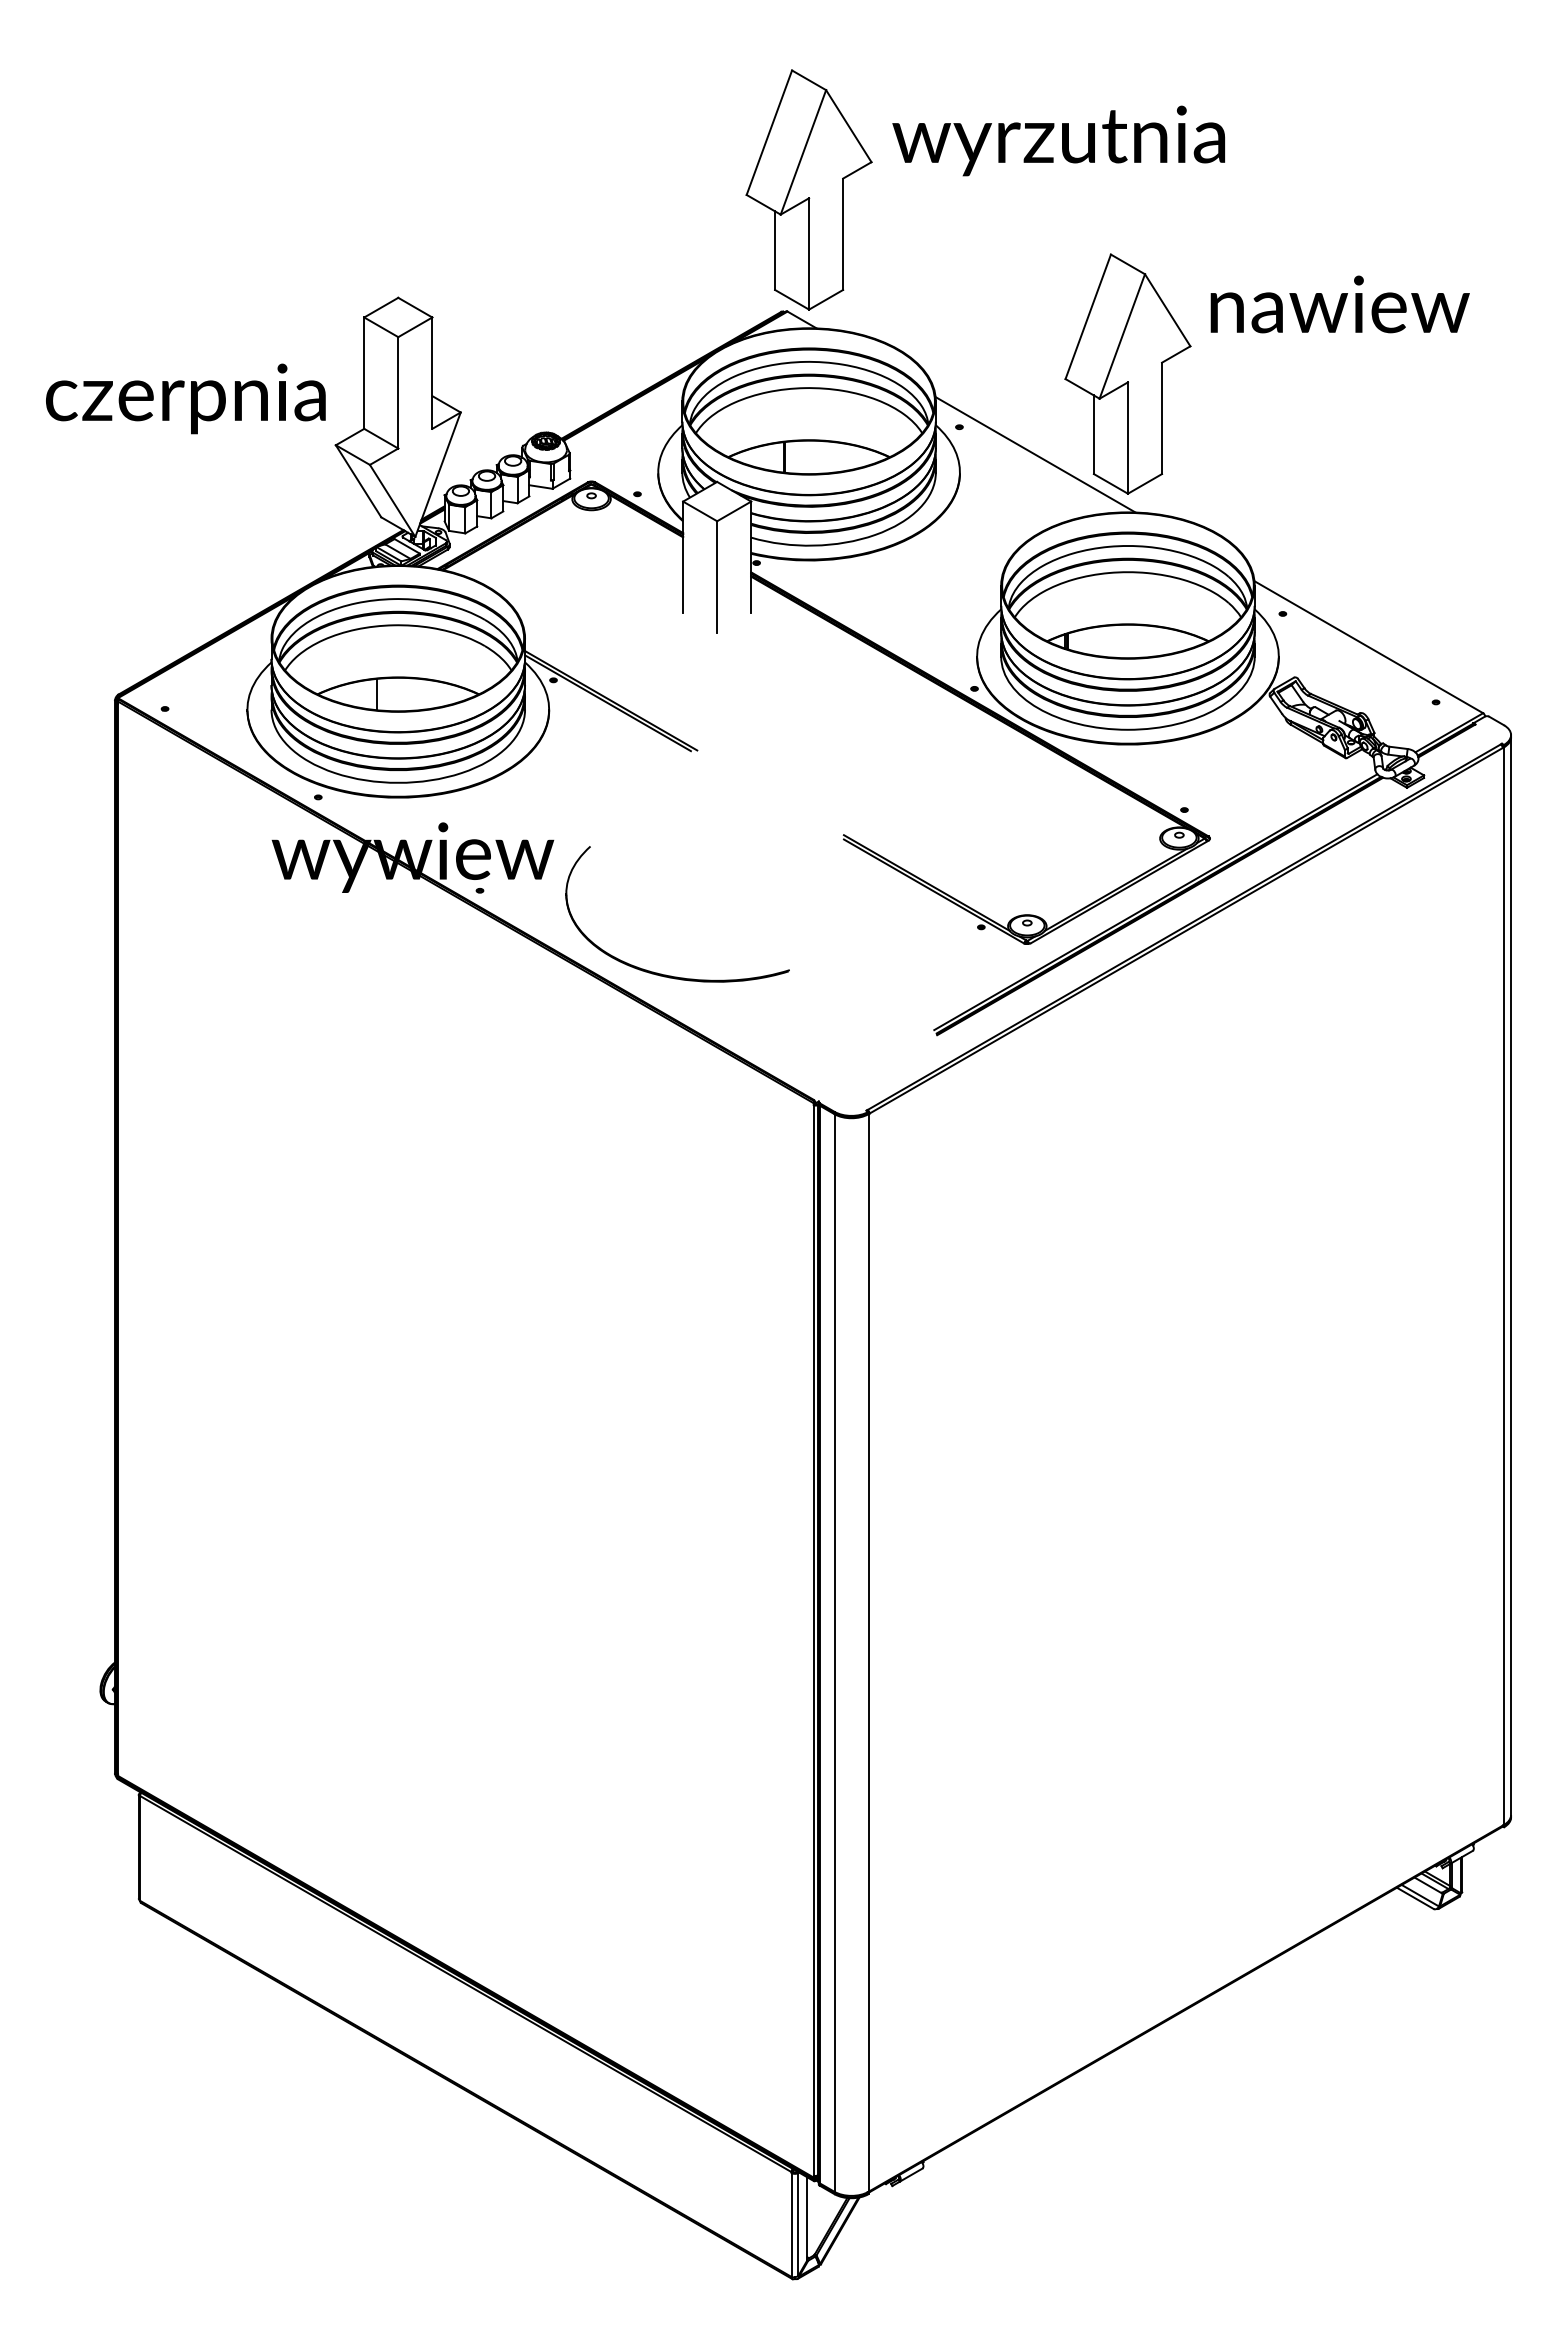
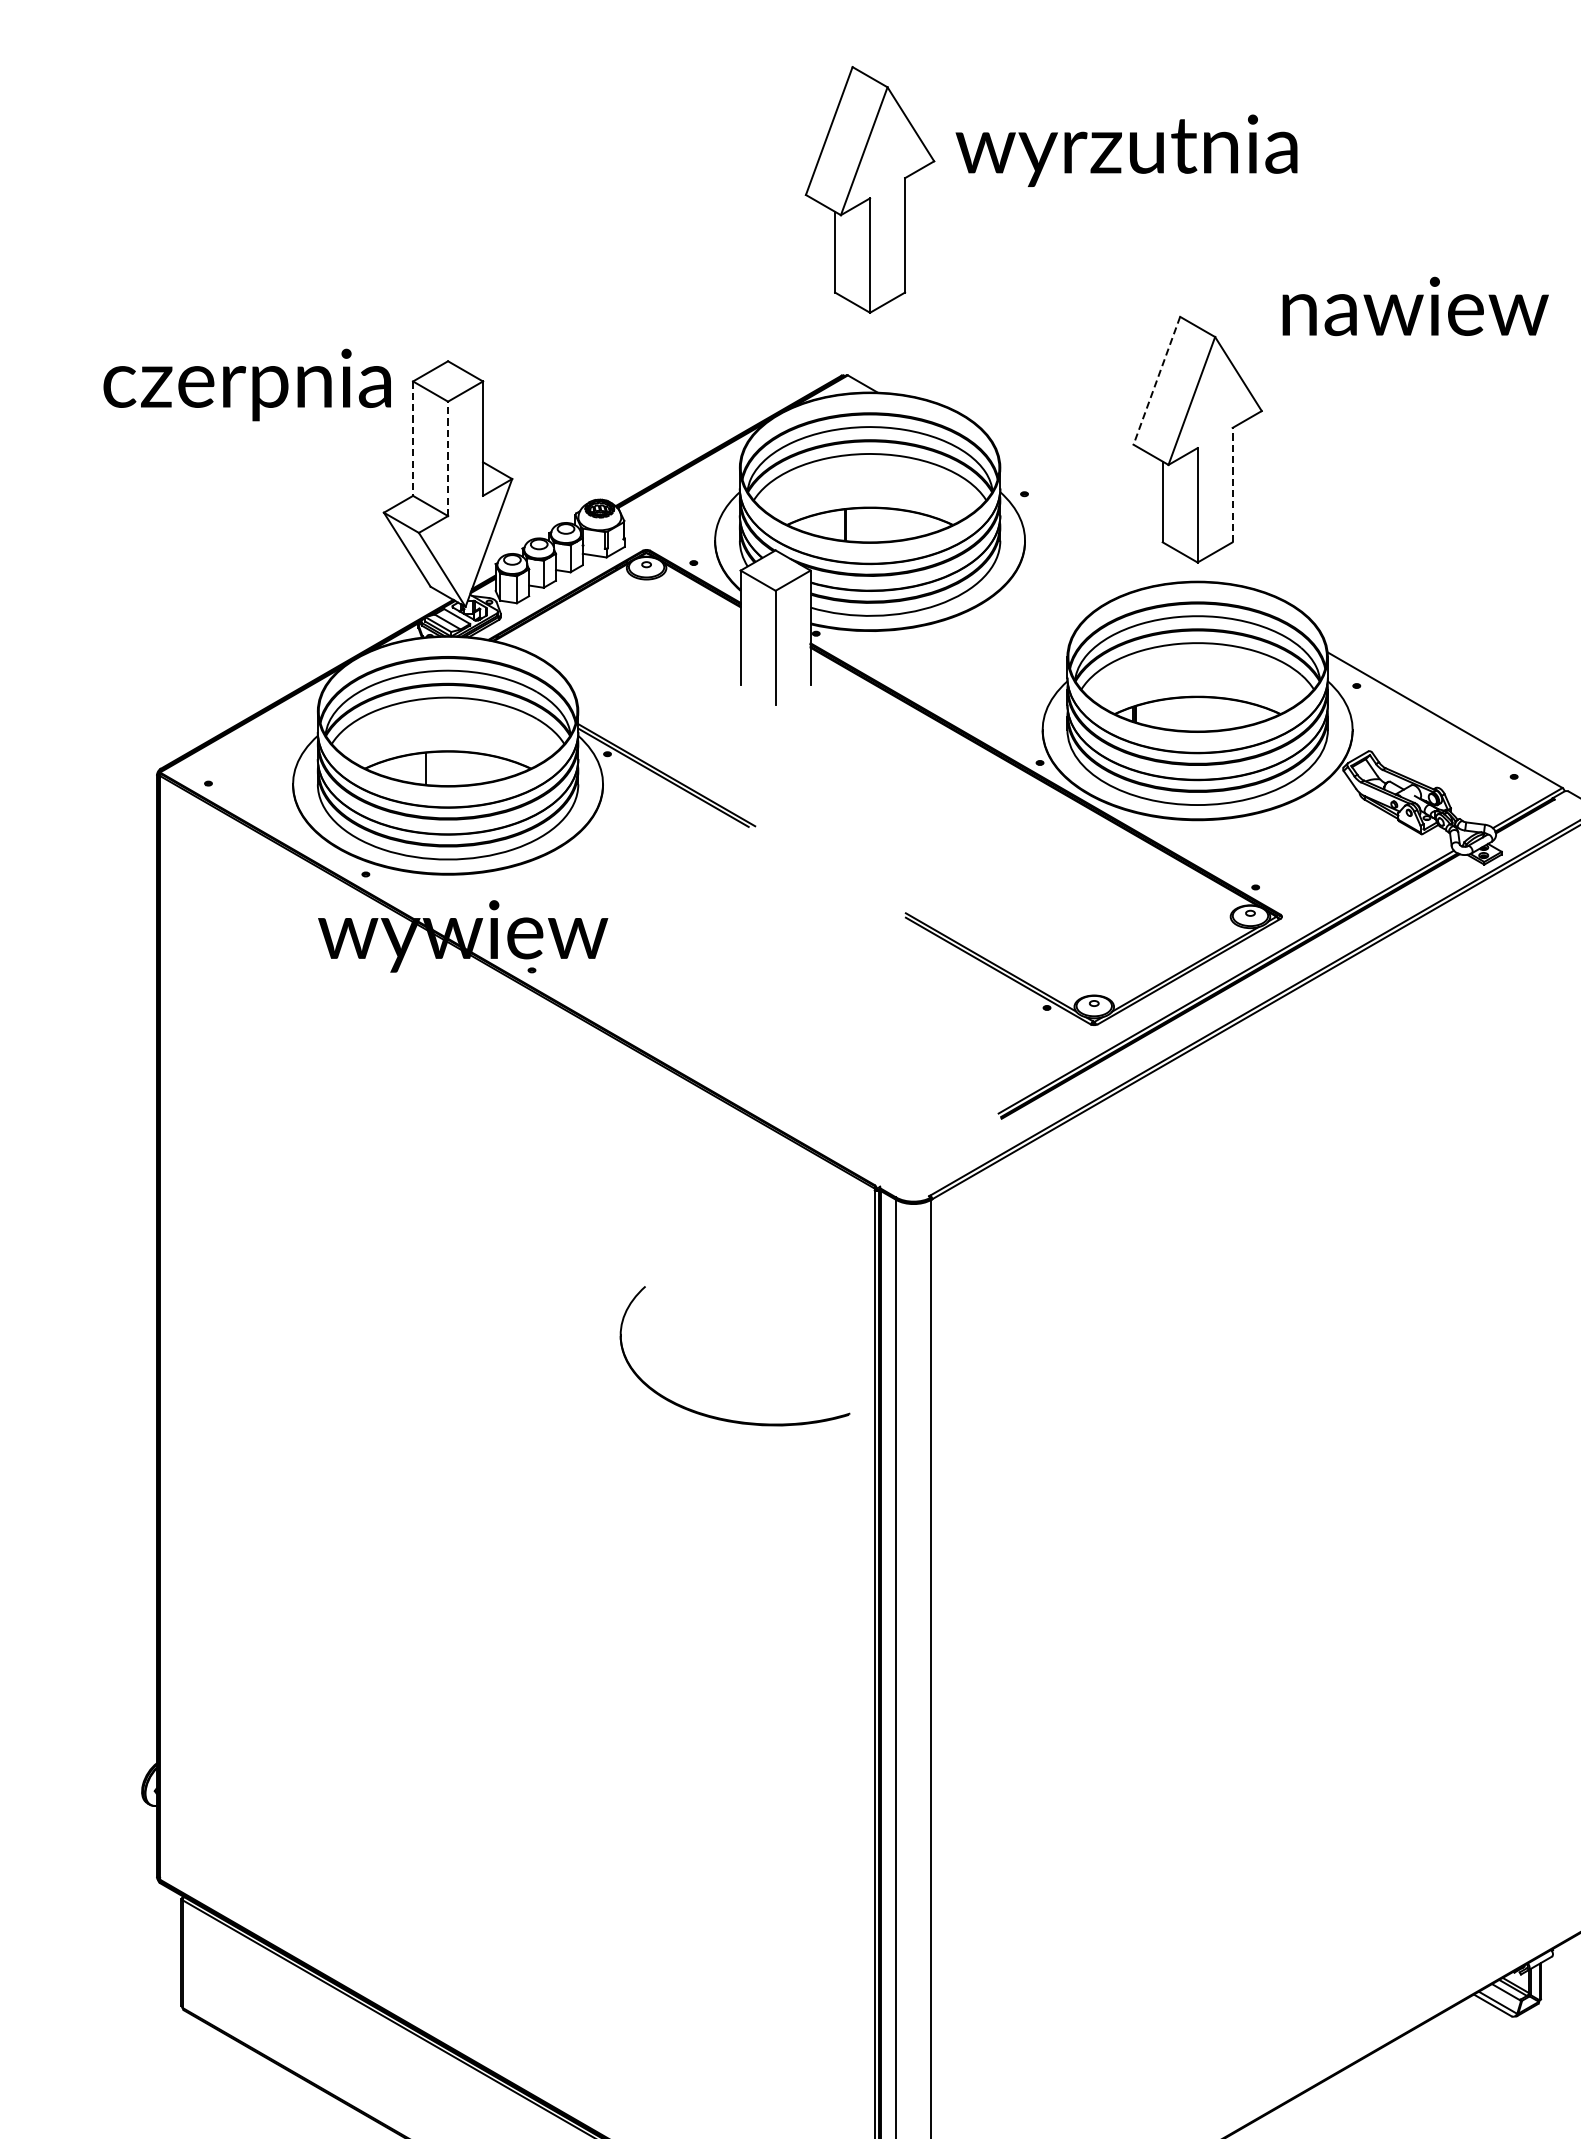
text: (1058, 140) -> (1126, 150), moved
part: (808, 189) -> (869, 189), moved
text: (1339, 304) -> (1414, 306), moved
line: (1088, 317) -> (1157, 381), solid -> dashed
line: (364, 373) -> (413, 439), solid -> dashed
line: (398, 392) -> (448, 458), solid -> dashed
text: (185, 398) -> (246, 384), moved
line: (1162, 418) -> (1233, 485), solid -> dashed
line: (1035, 454) -> (1102, 522), removed
part: (666, 974) -> (723, 1418), moved

